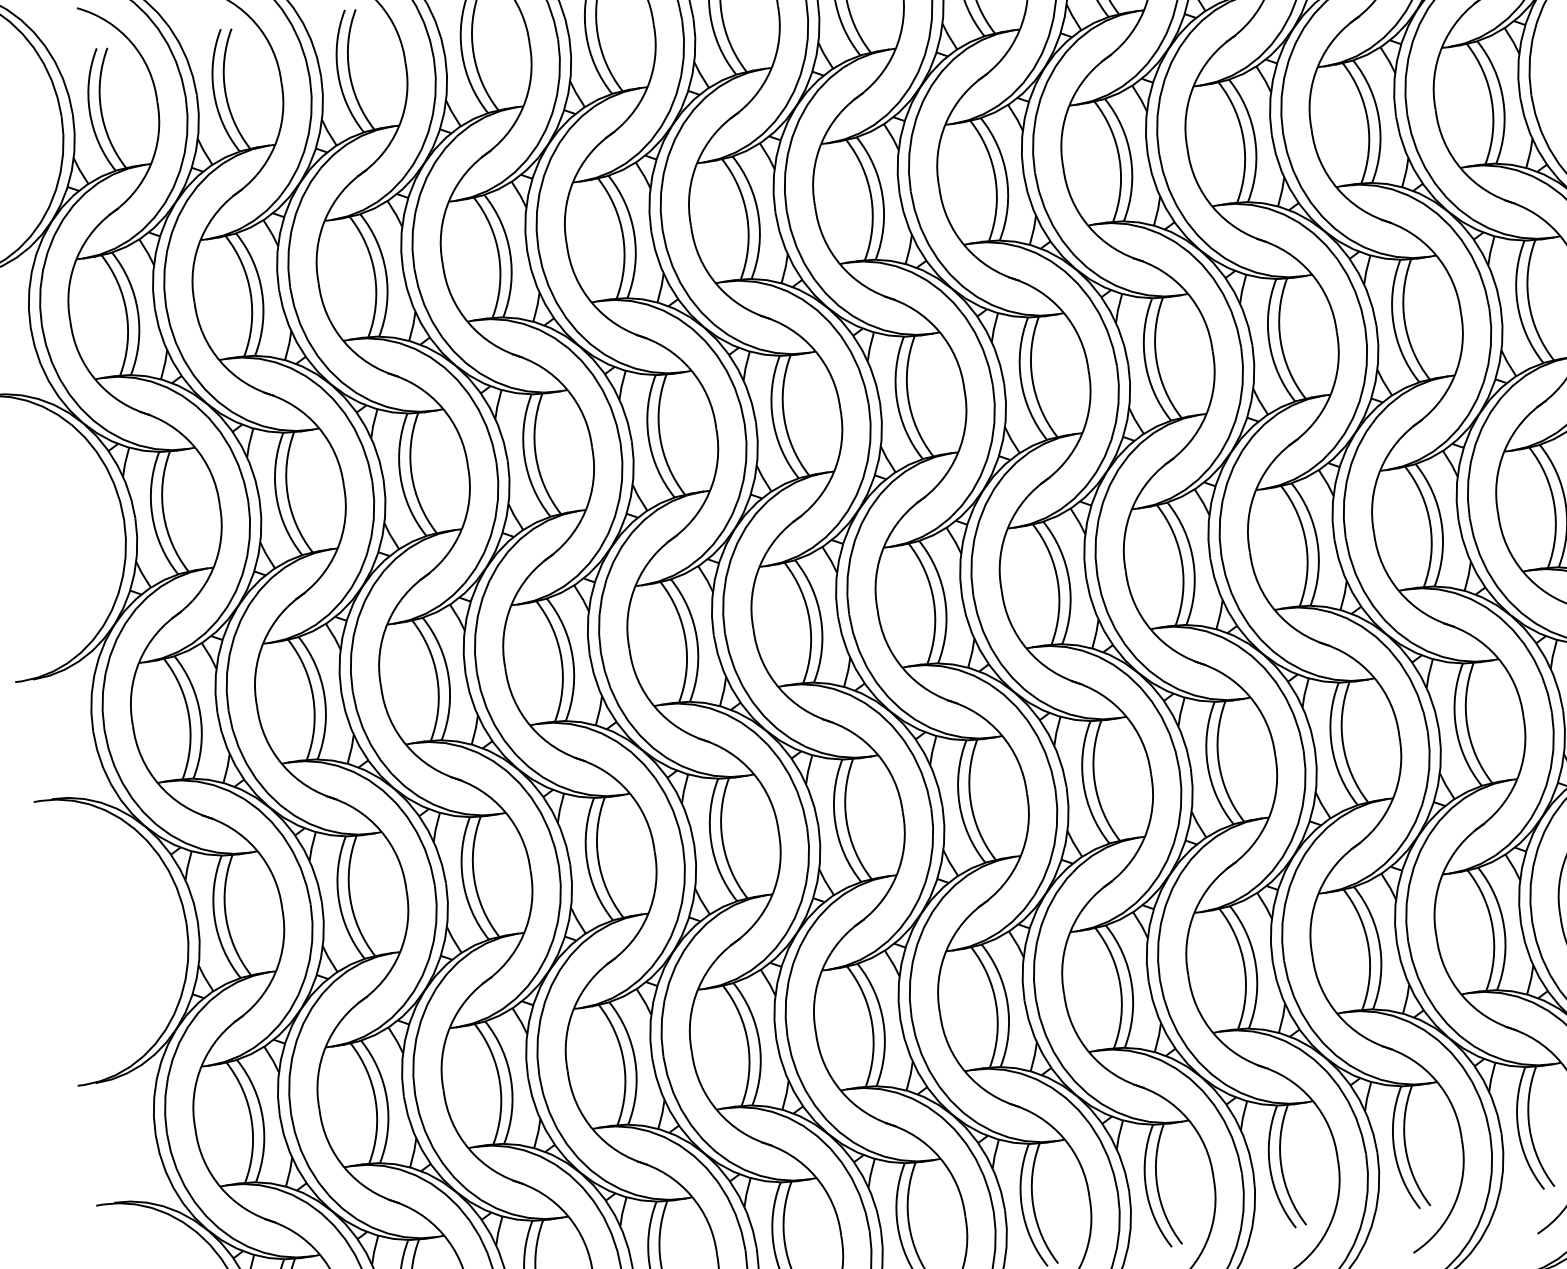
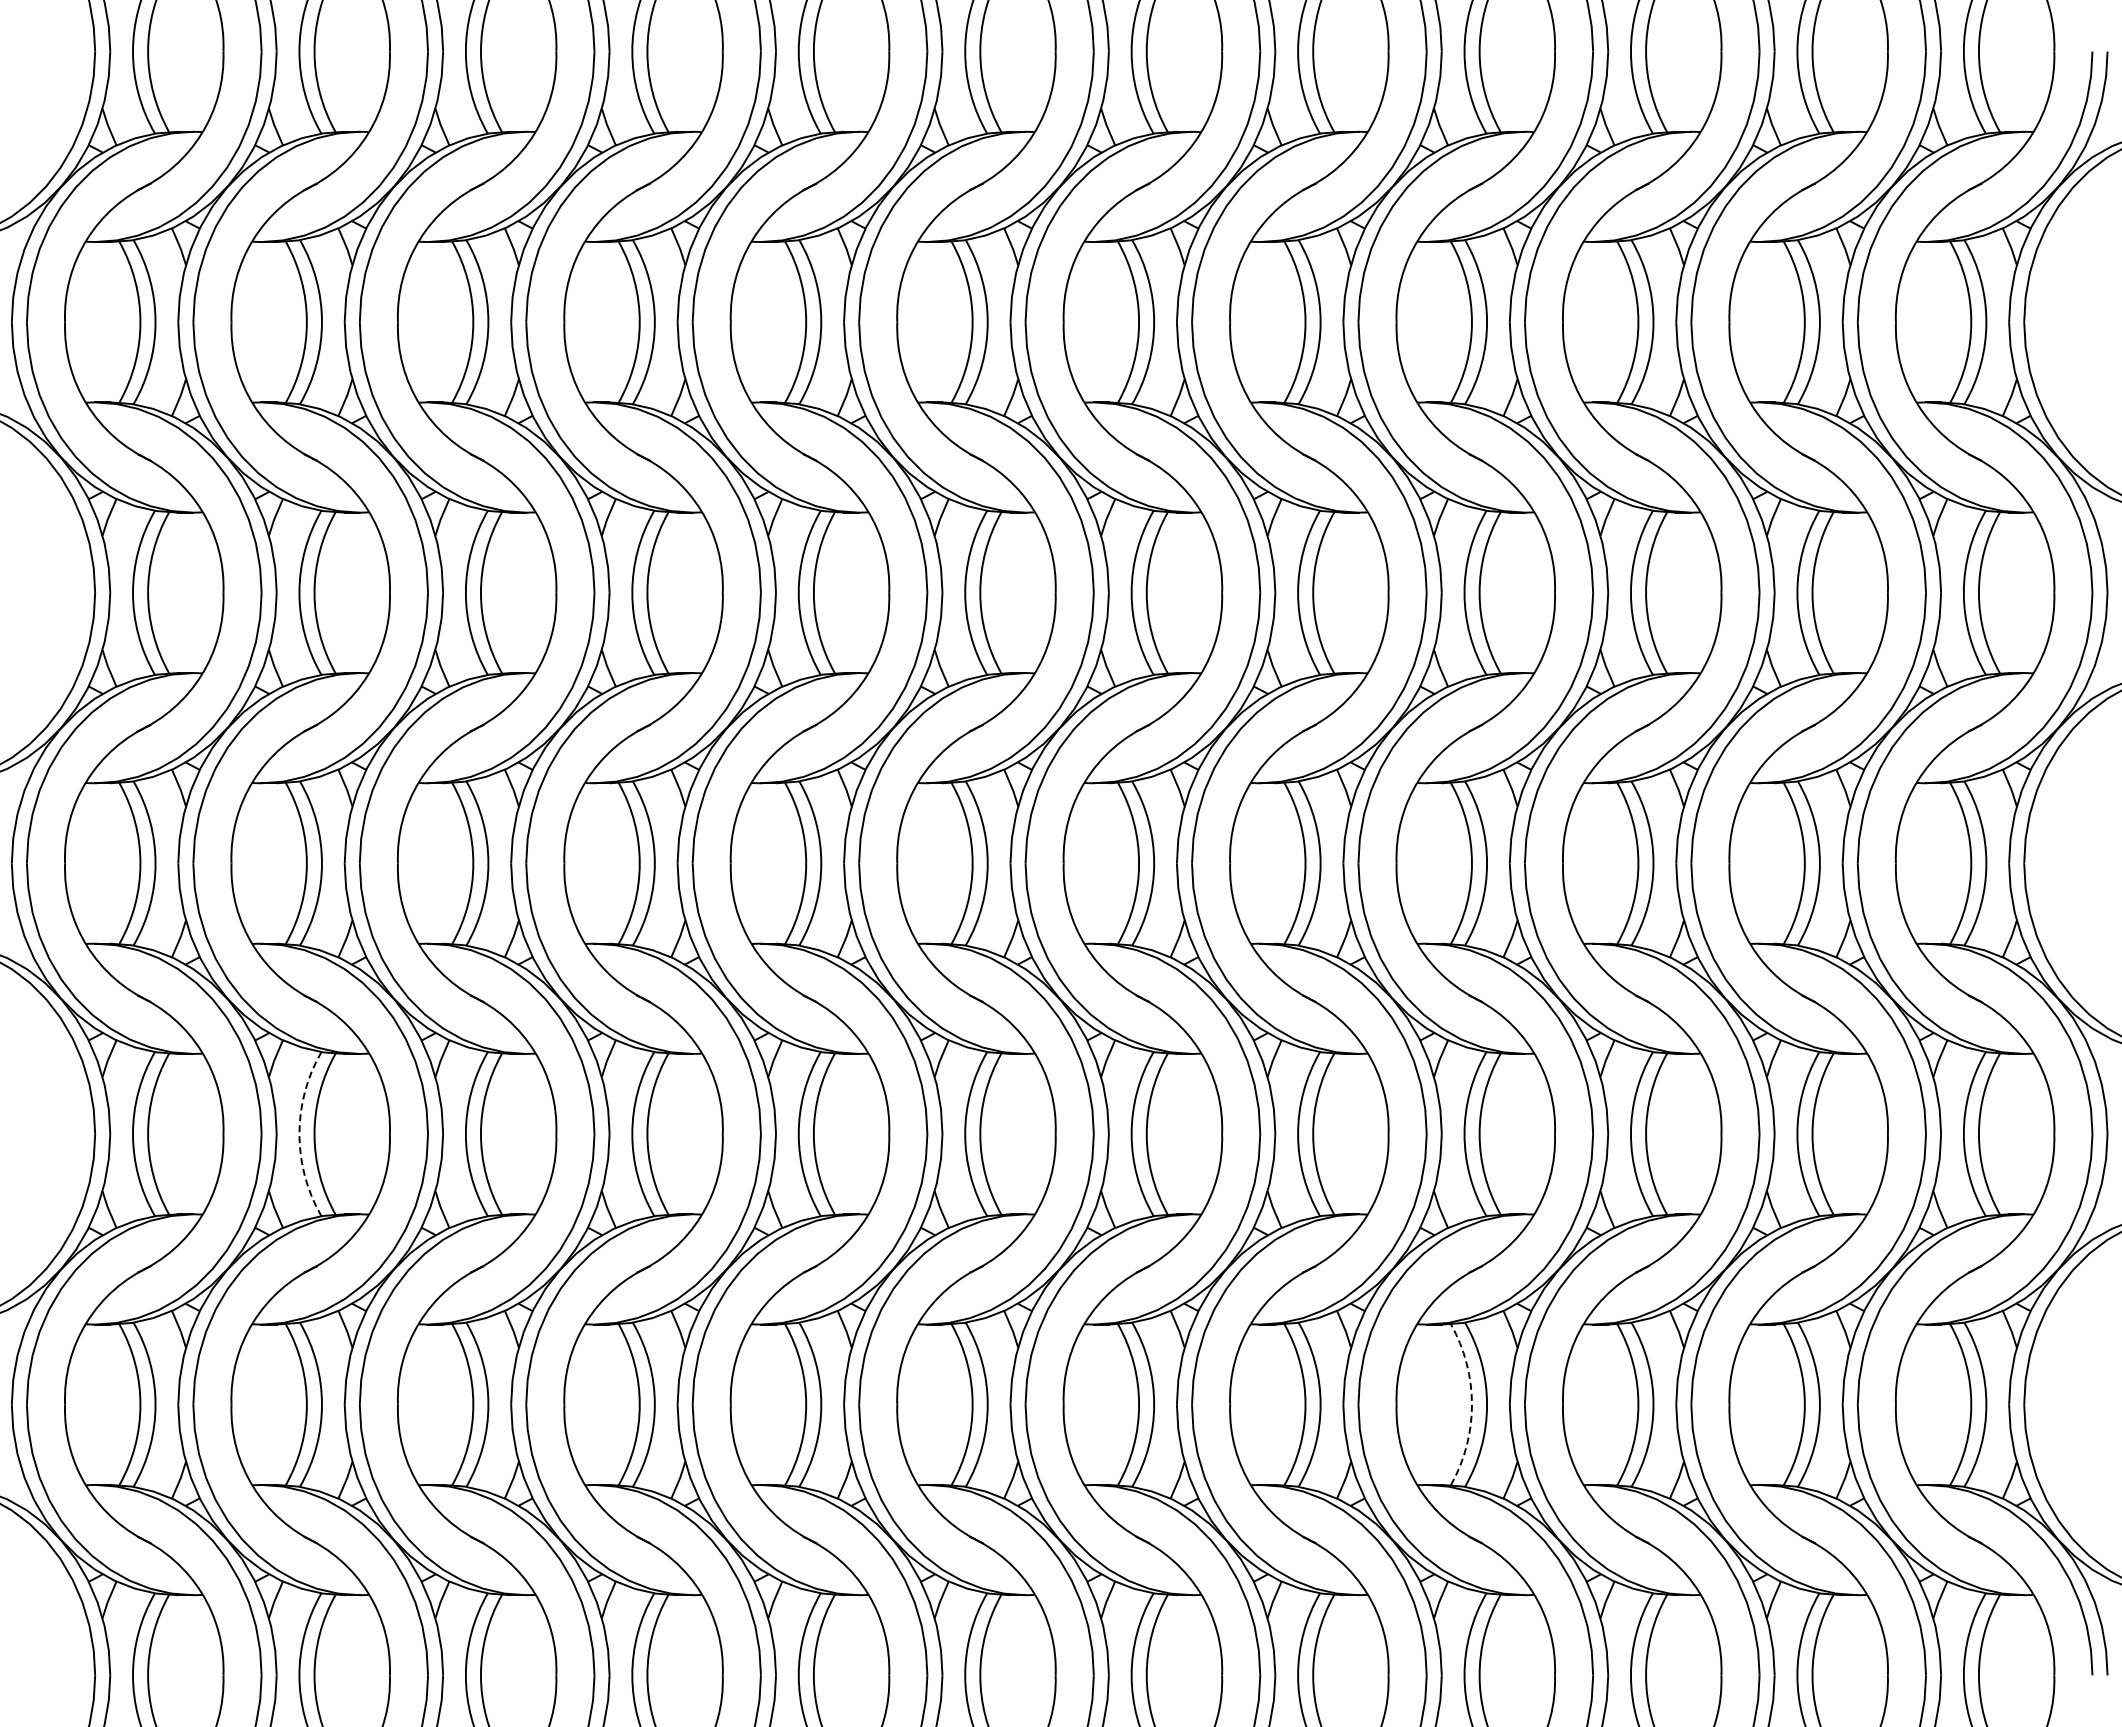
arc: (339, 900) -> (299, 1134), solid -> dashed
arc: (1244, 966) -> (1471, 1404), solid -> dashed

